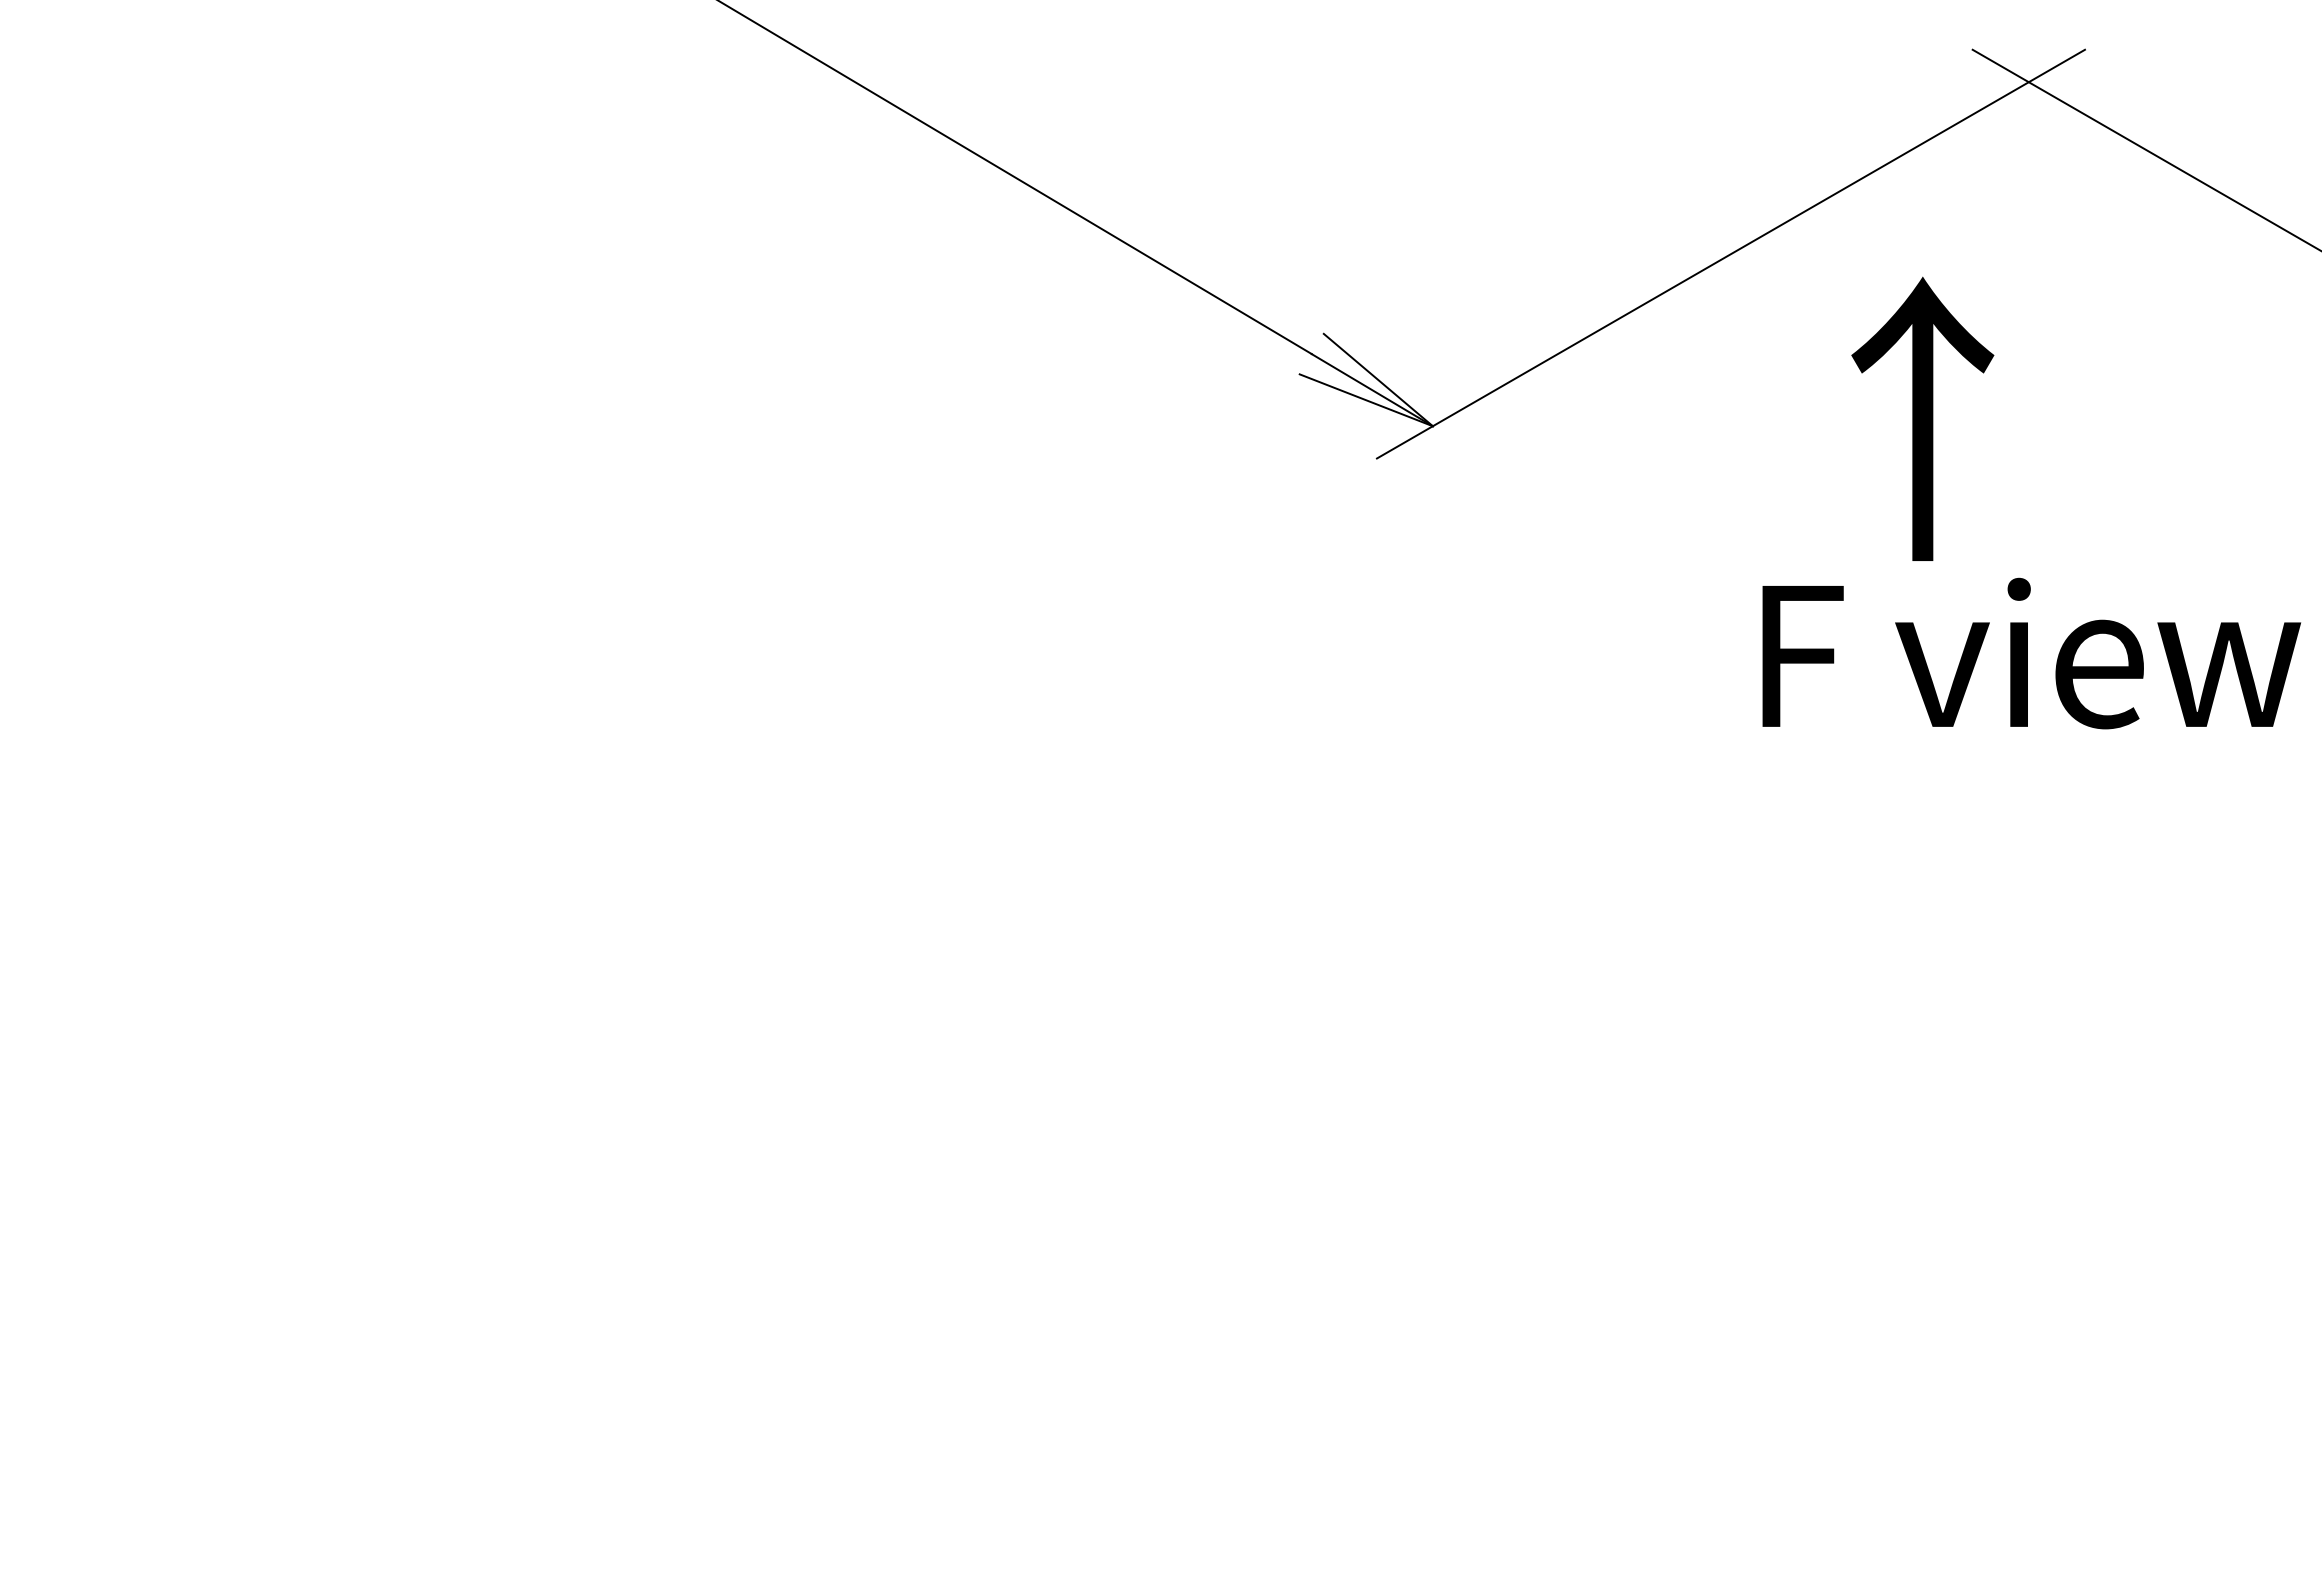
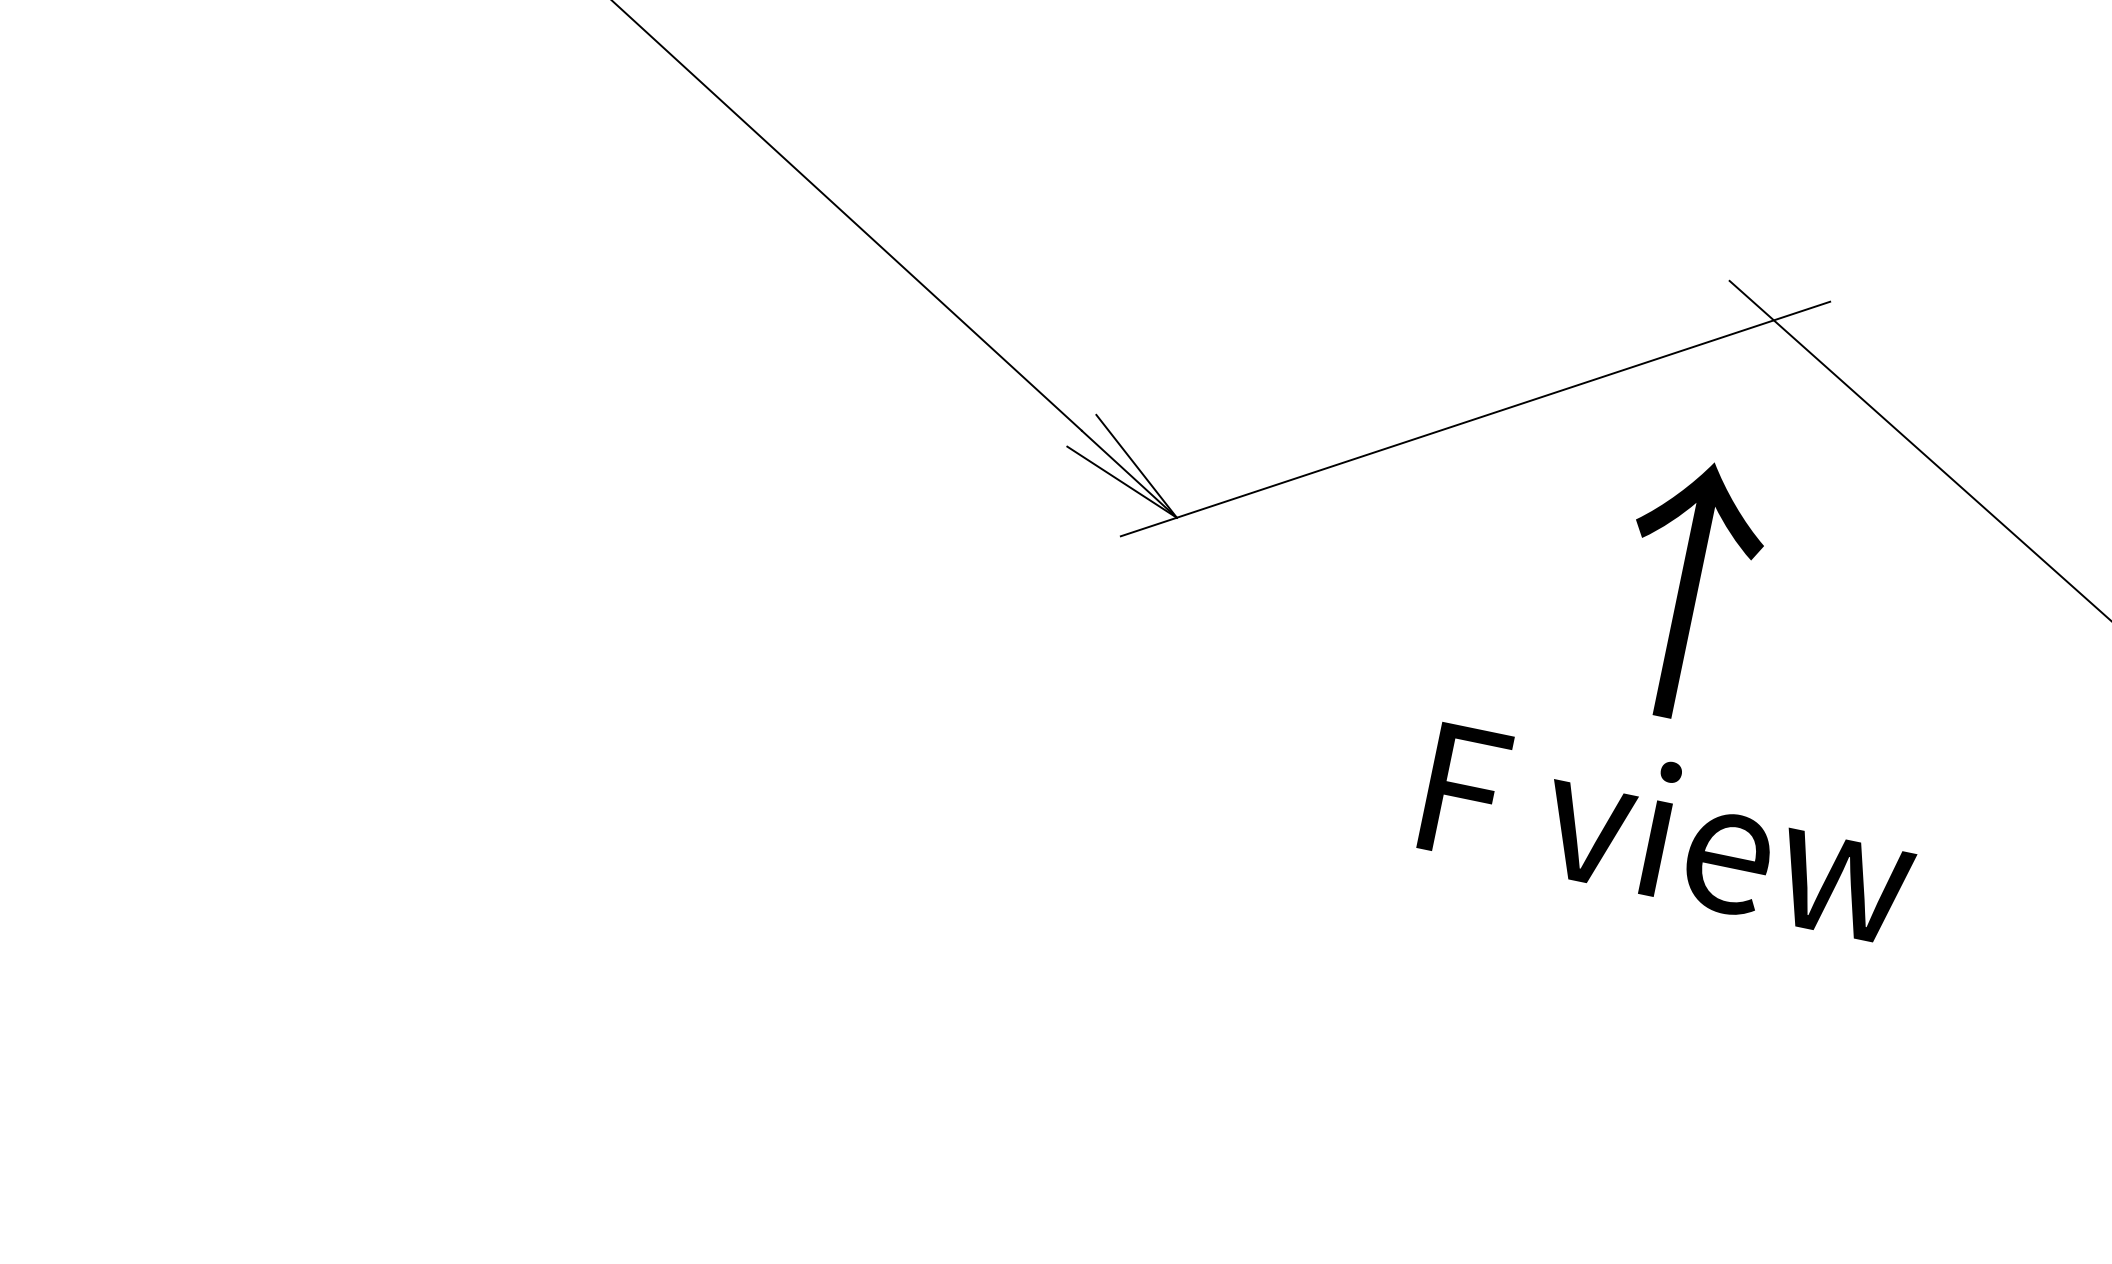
text: (1922, 418) -> (1688, 589), moved

